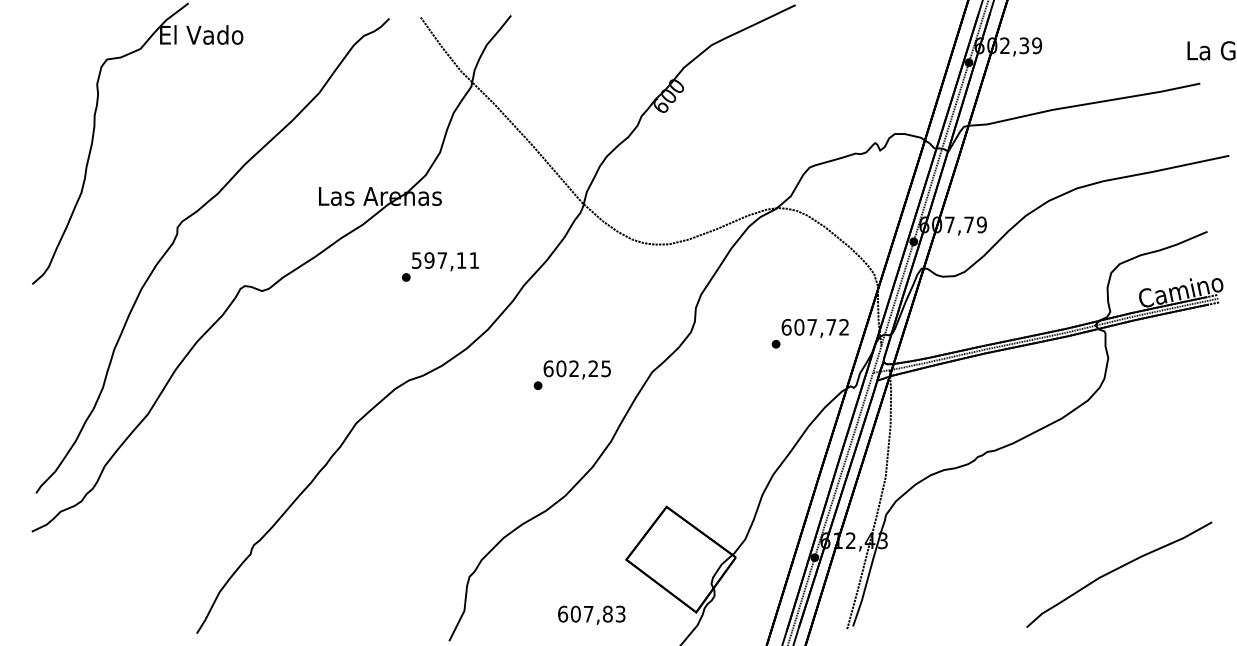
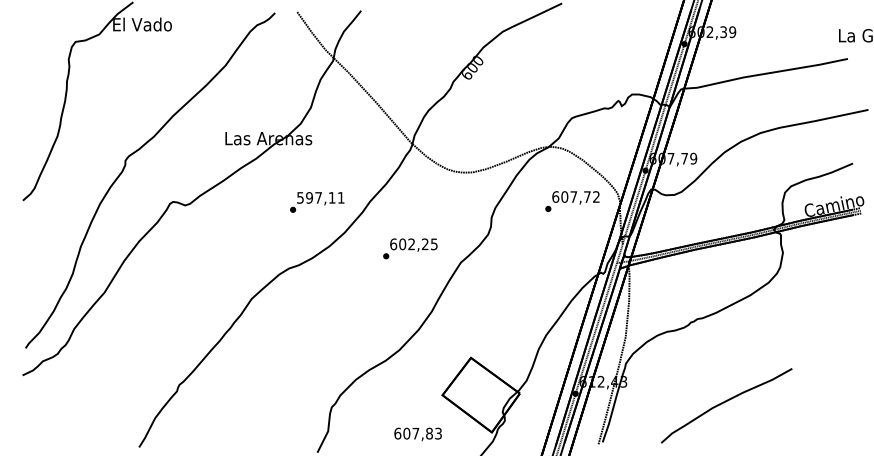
text: (440, 267) -> (317, 202), moved
text: (810, 333) -> (572, 201), moved
text: (572, 374) -> (410, 248), moved
curve: (1116, 571) -> (724, 403), moved

